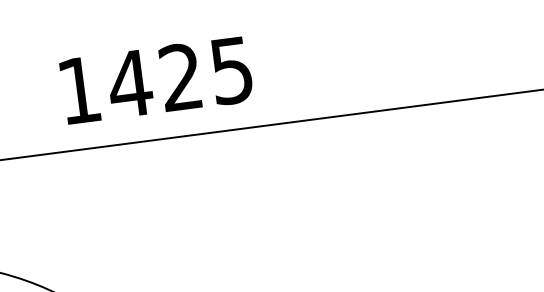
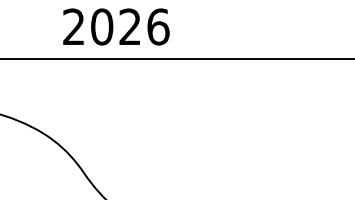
text: (156, 79) -> (116, 26), 1425 -> 2026

